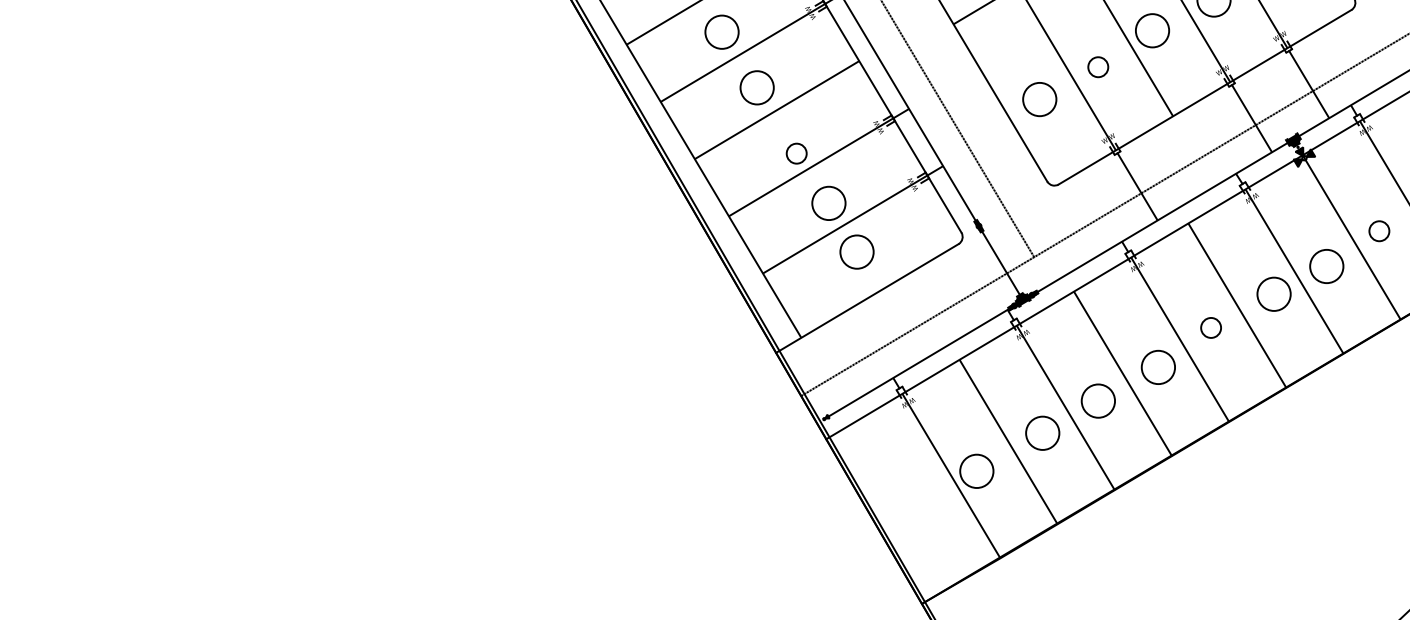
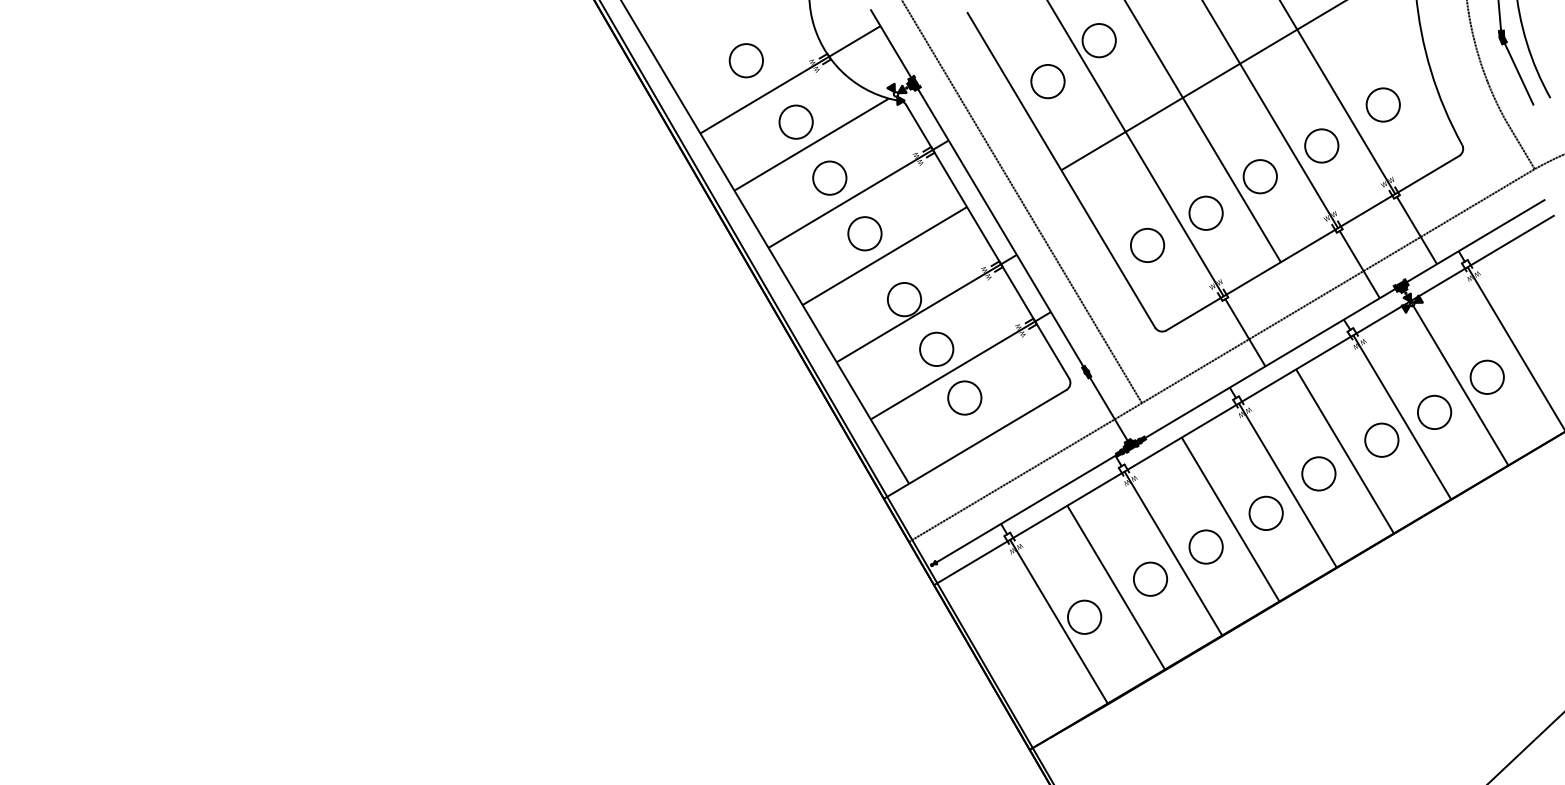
circle: (1097, 66) -> (1205, 212), size x1.67
circle: (796, 153) -> (904, 299), size x1.67
circle: (1378, 230) -> (1486, 376), size x1.67
circle: (1210, 327) -> (1318, 473), size x1.67

